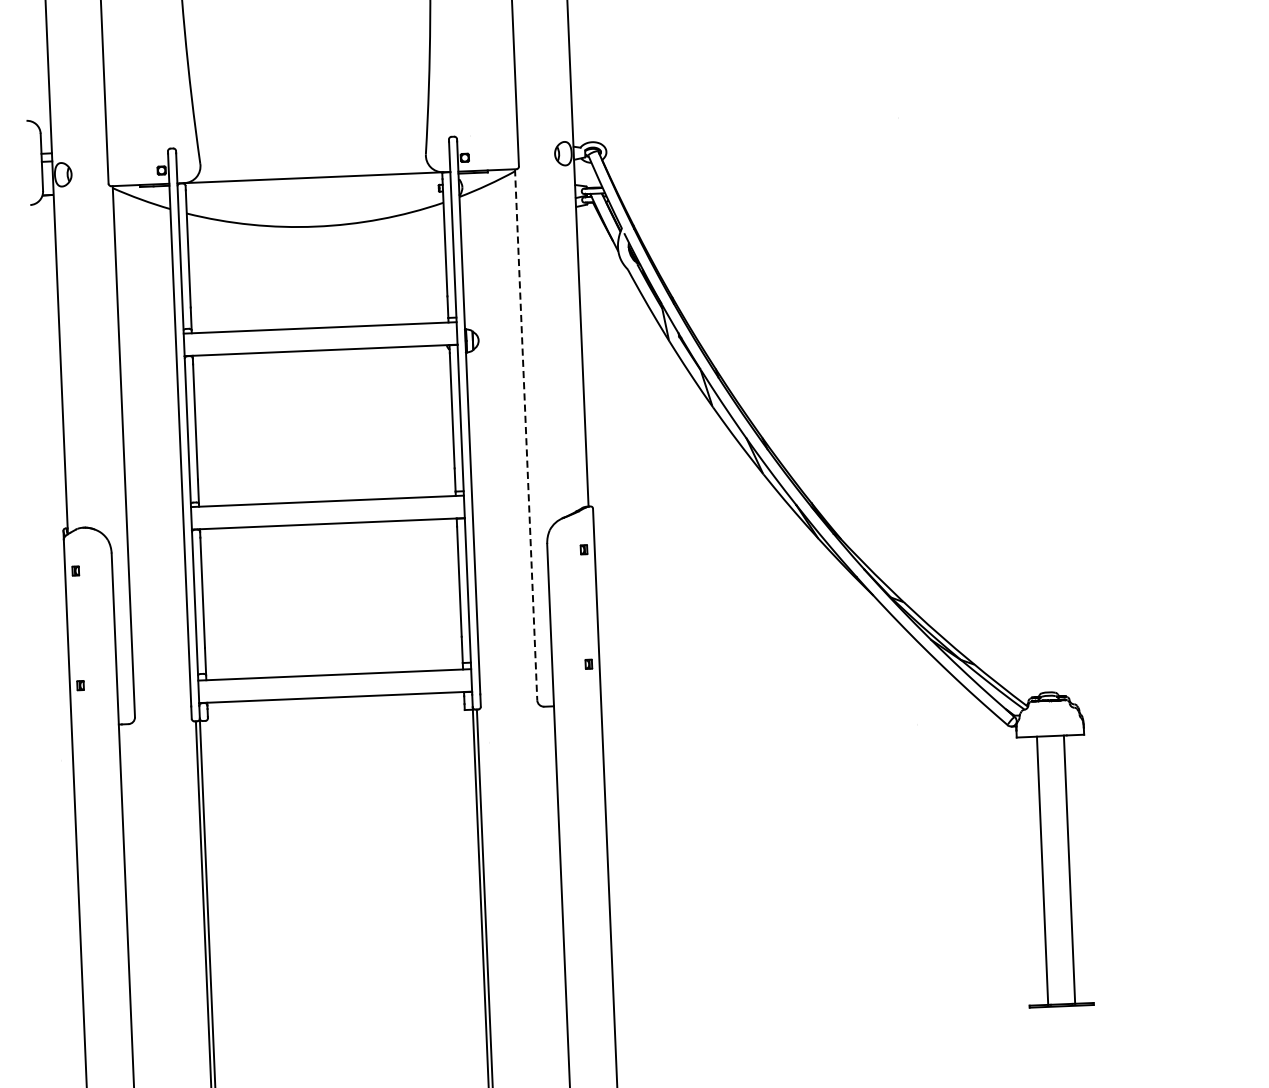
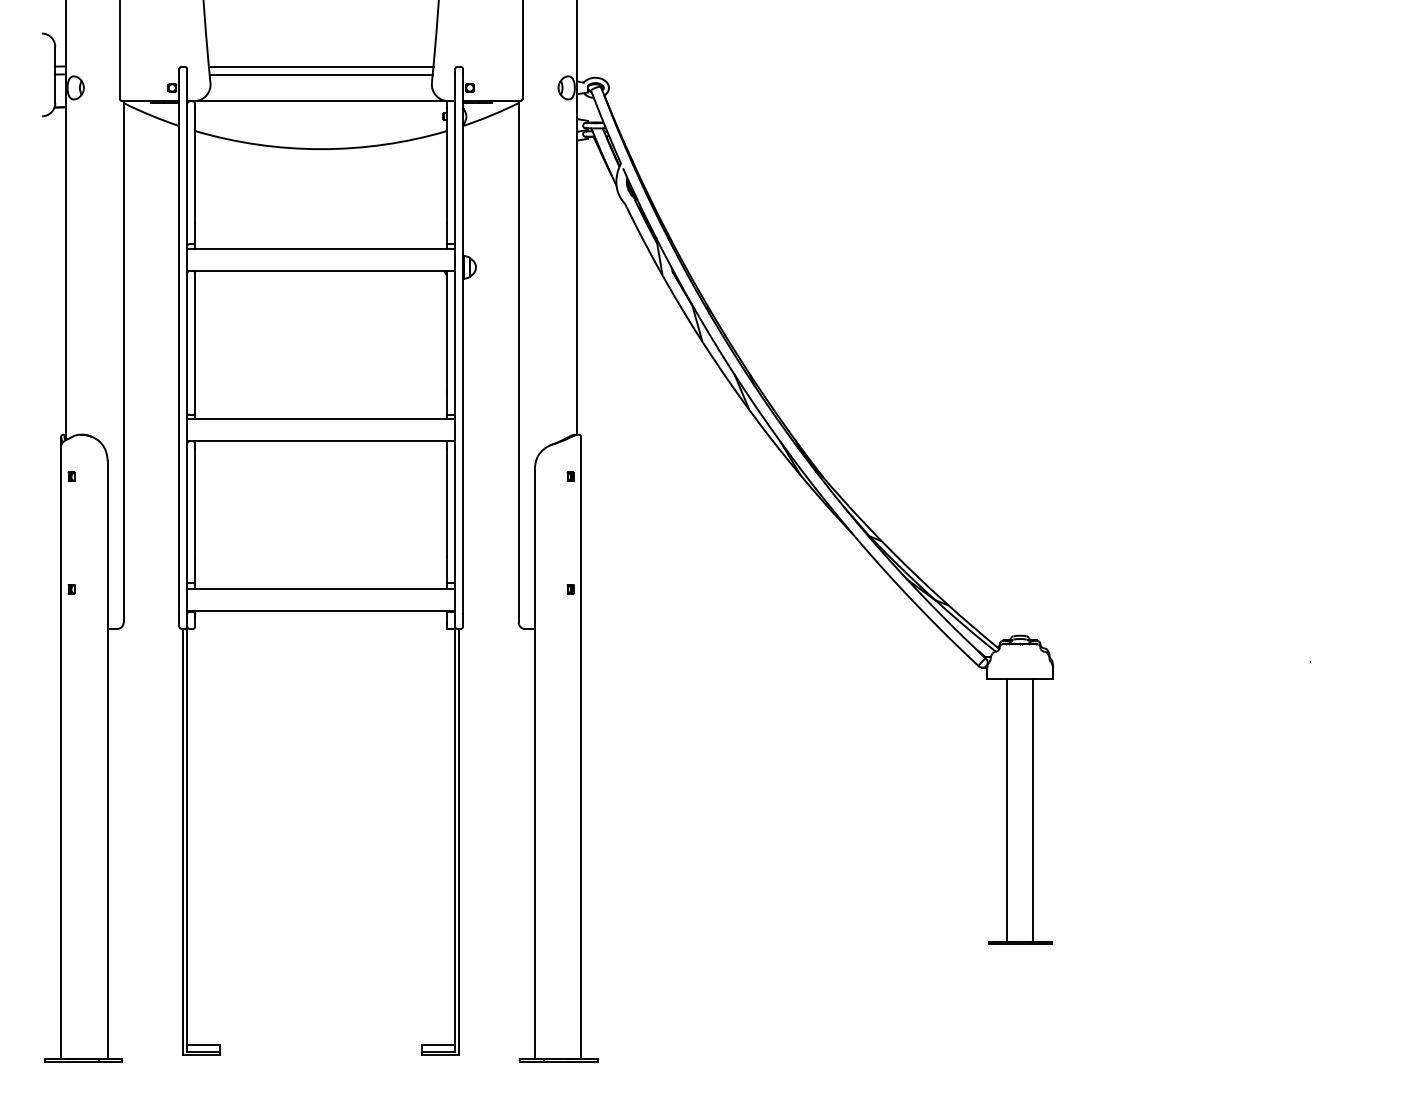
line: (311, 142) -> (320, 66), added
line: (312, 150) -> (320, 74), added
line: (525, 434) -> (518, 361), dashed -> solid

